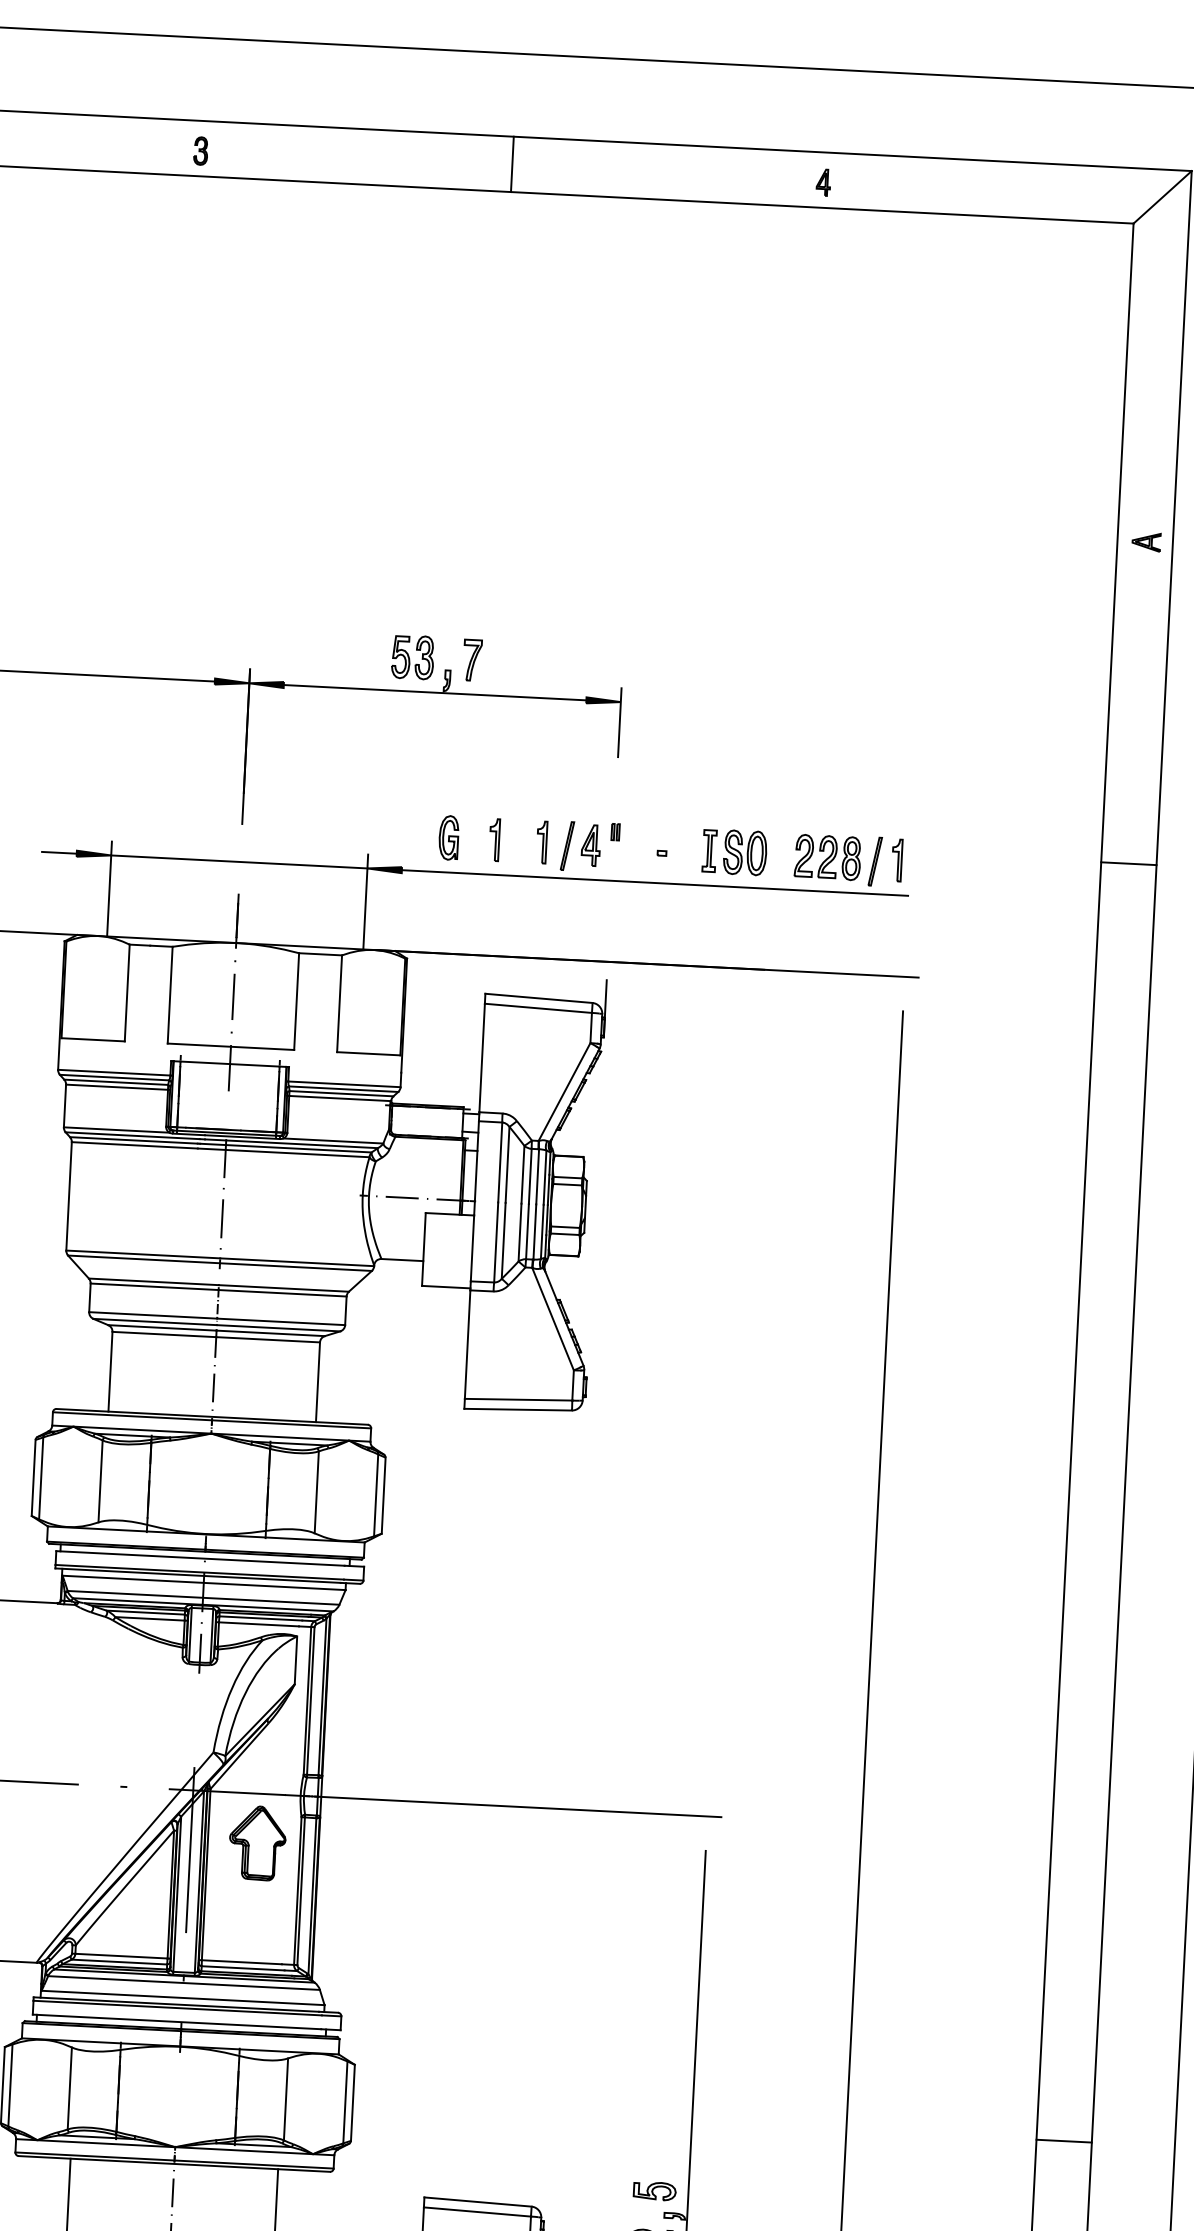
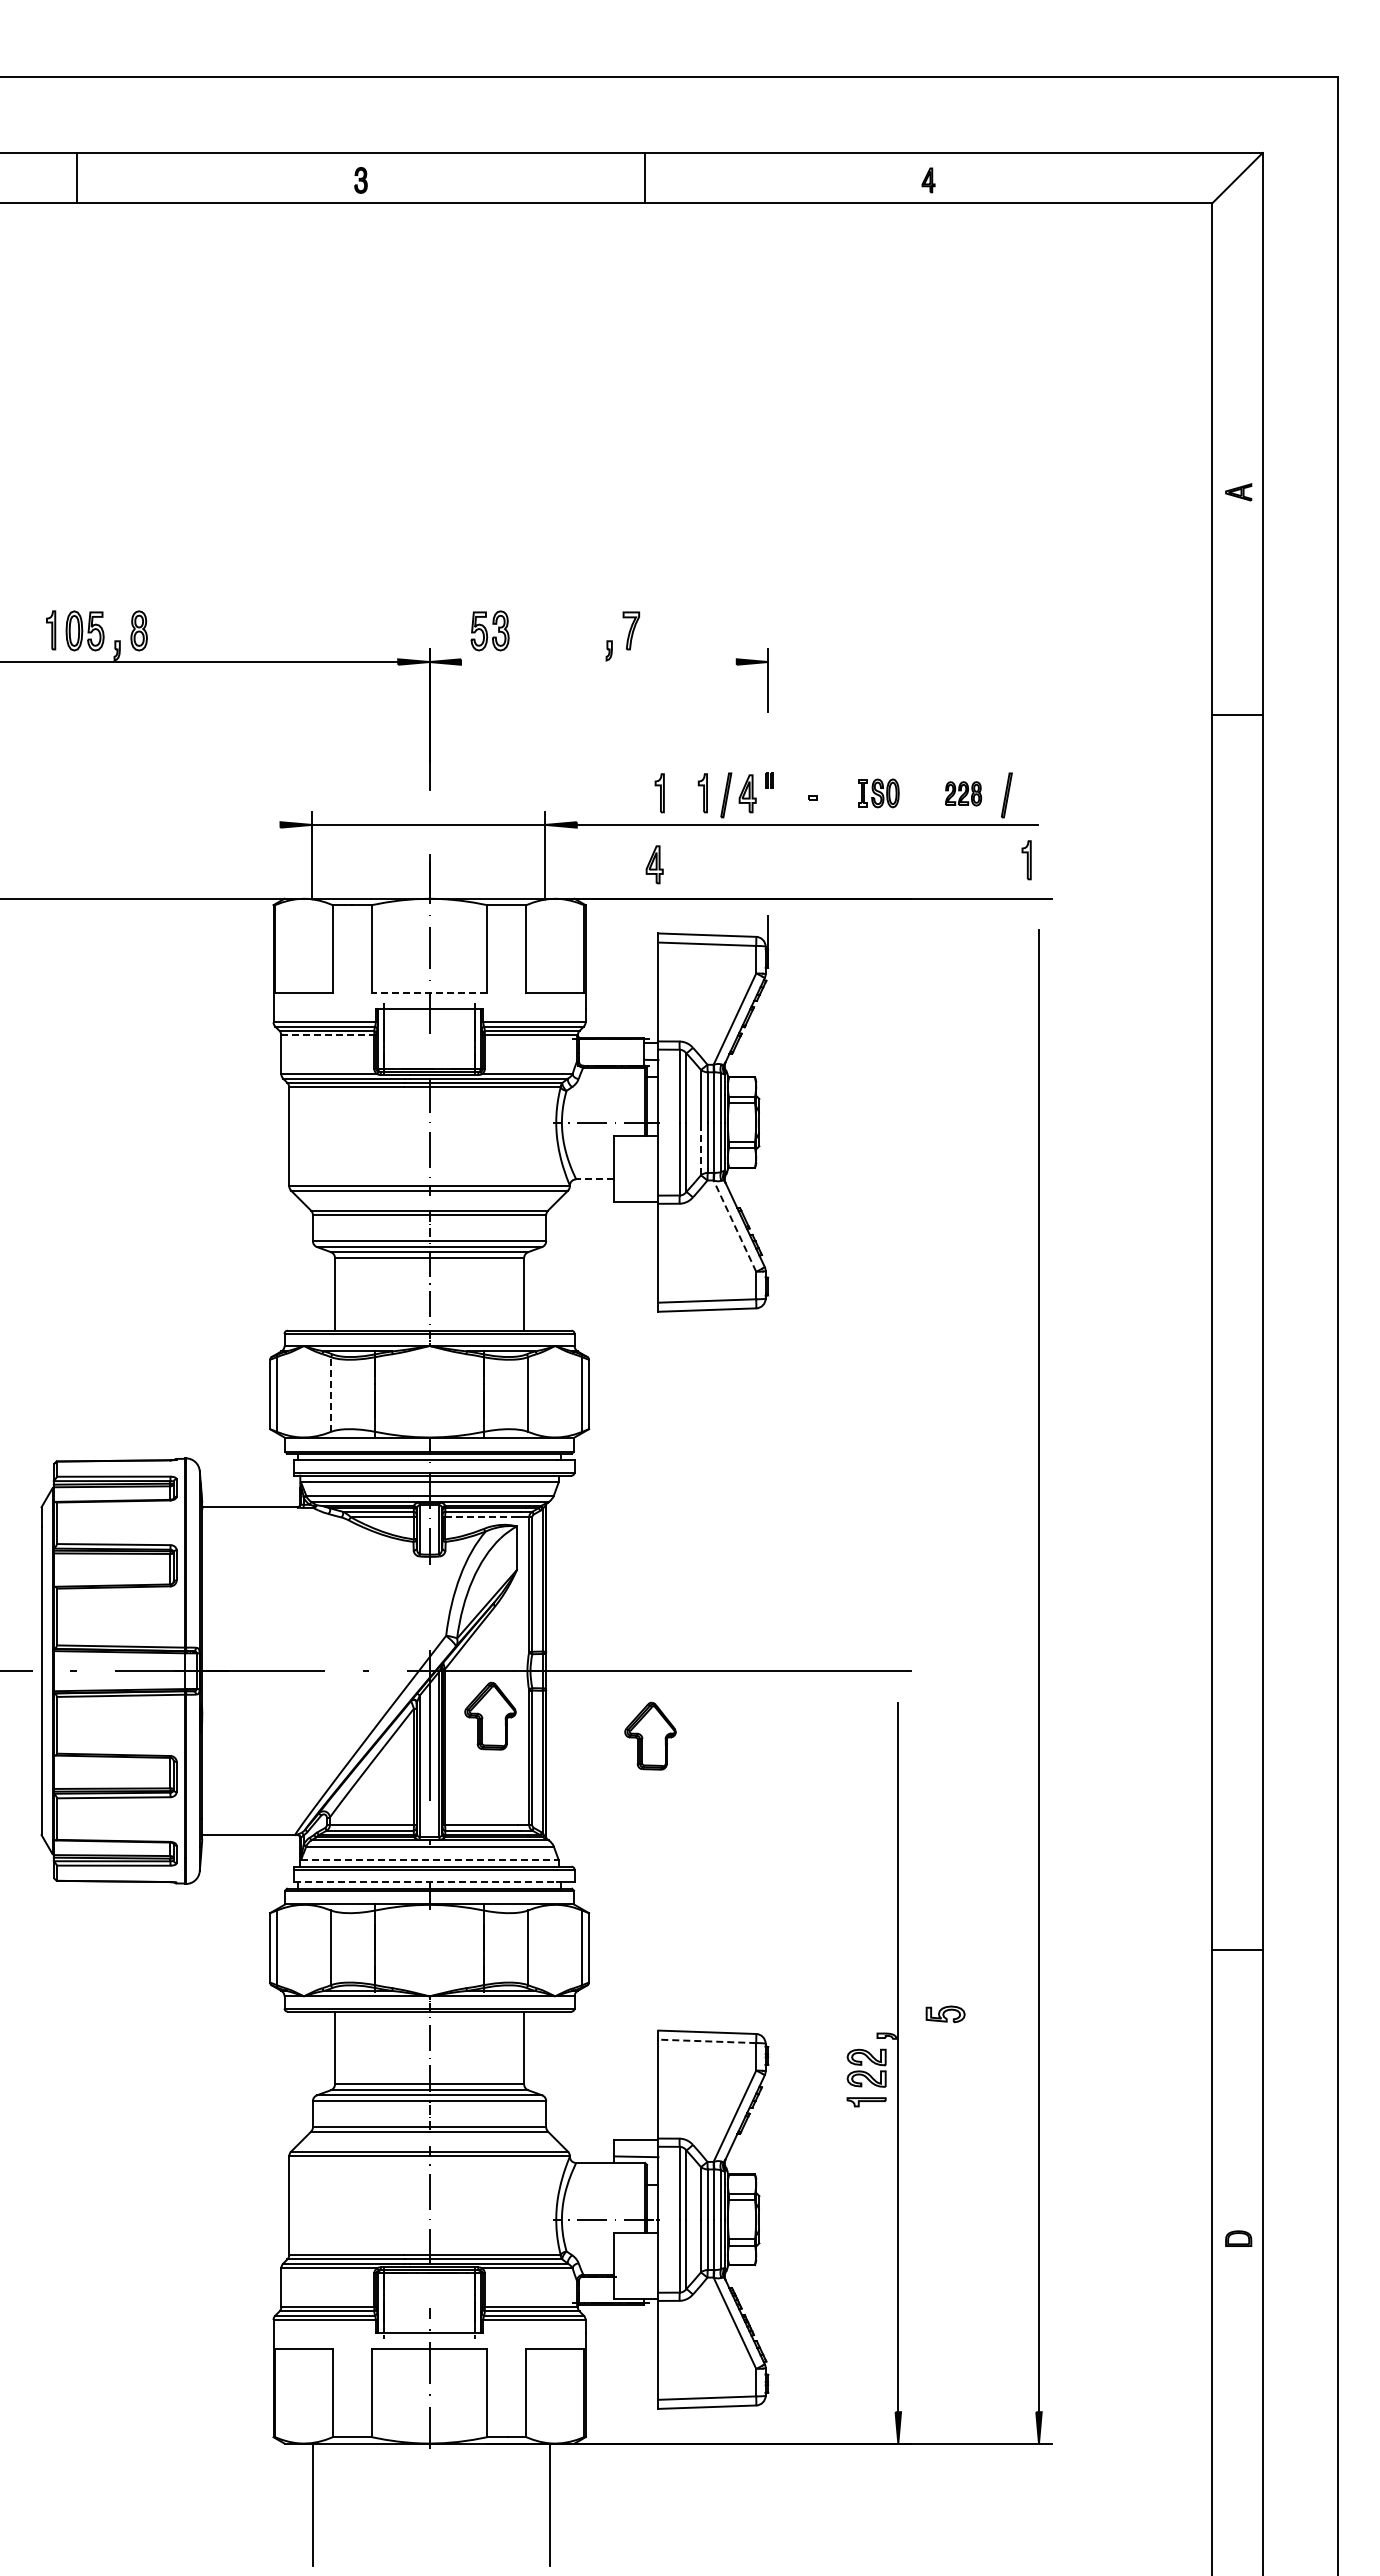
part: (412, 656) -> (489, 630), moved
line: (434, 693) -> (598, 662), removed
part: (448, 837) -> (617, 793), removed
line: (59, 852) -> (264, 824), removed
part: (734, 852) -> (878, 793), size x0.7
part: (827, 857) -> (963, 793), size x0.6
part: (896, 860) -> (1026, 860), moved
line: (1128, 863) -> (1237, 714), moved
part: (484, 917) -> (654, 864), added
line: (230, 1046) -> (429, 993), solid -> dashed
line: (117, 1087) -> (328, 1035), solid -> dashed
line: (519, 1232) -> (700, 1148), solid -> dashed
line: (401, 1260) -> (594, 1179), solid -> dashed
line: (552, 1318) -> (734, 1225), solid -> dashed
line: (101, 1481) -> (331, 1394), solid -> dashed
line: (259, 1624) -> (482, 1517), solid -> dashed
part: (432, 1873) -> (650, 1735), added
line: (182, 1998) -> (429, 1860), solid -> dashed
line: (177, 2022) -> (425, 1882), solid -> dashed
part: (654, 2191) -> (945, 2014), moved
line: (477, 2212) -> (707, 2041), solid -> dashed

